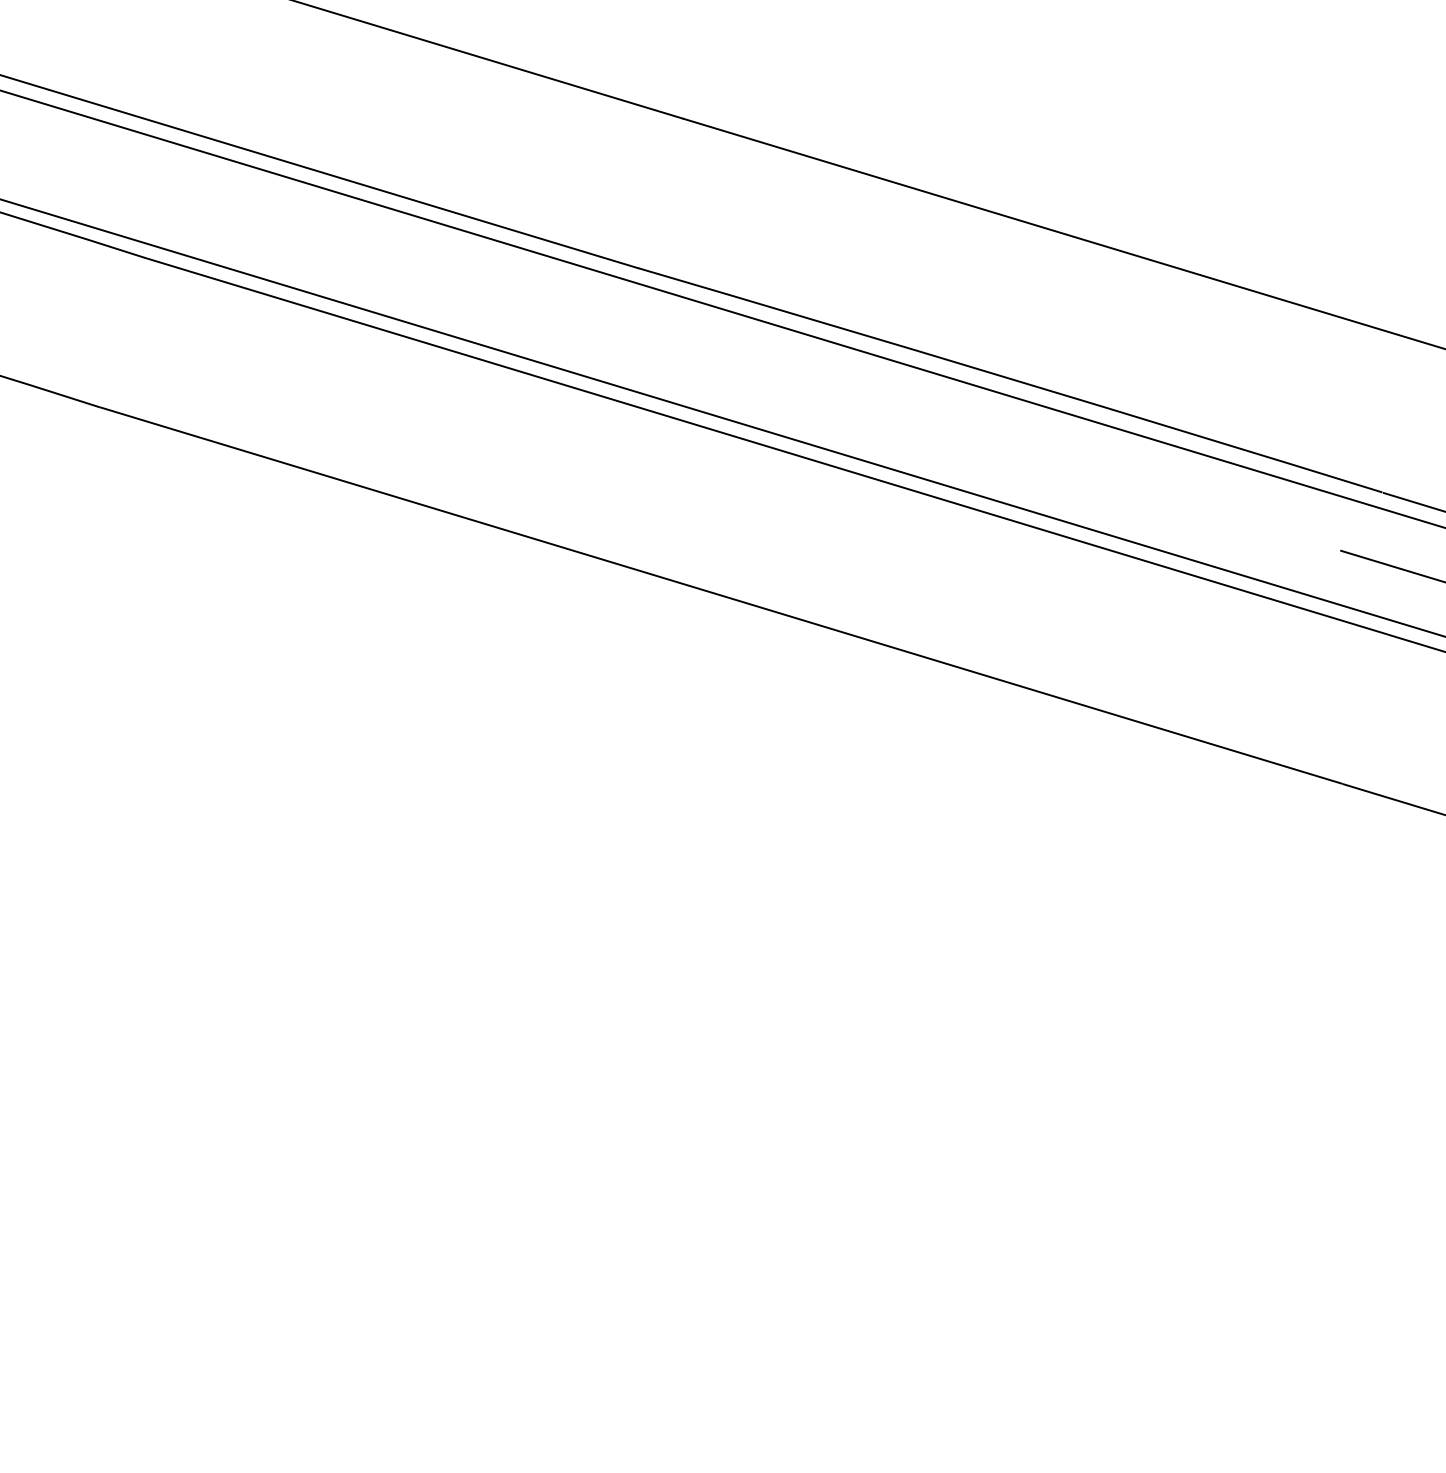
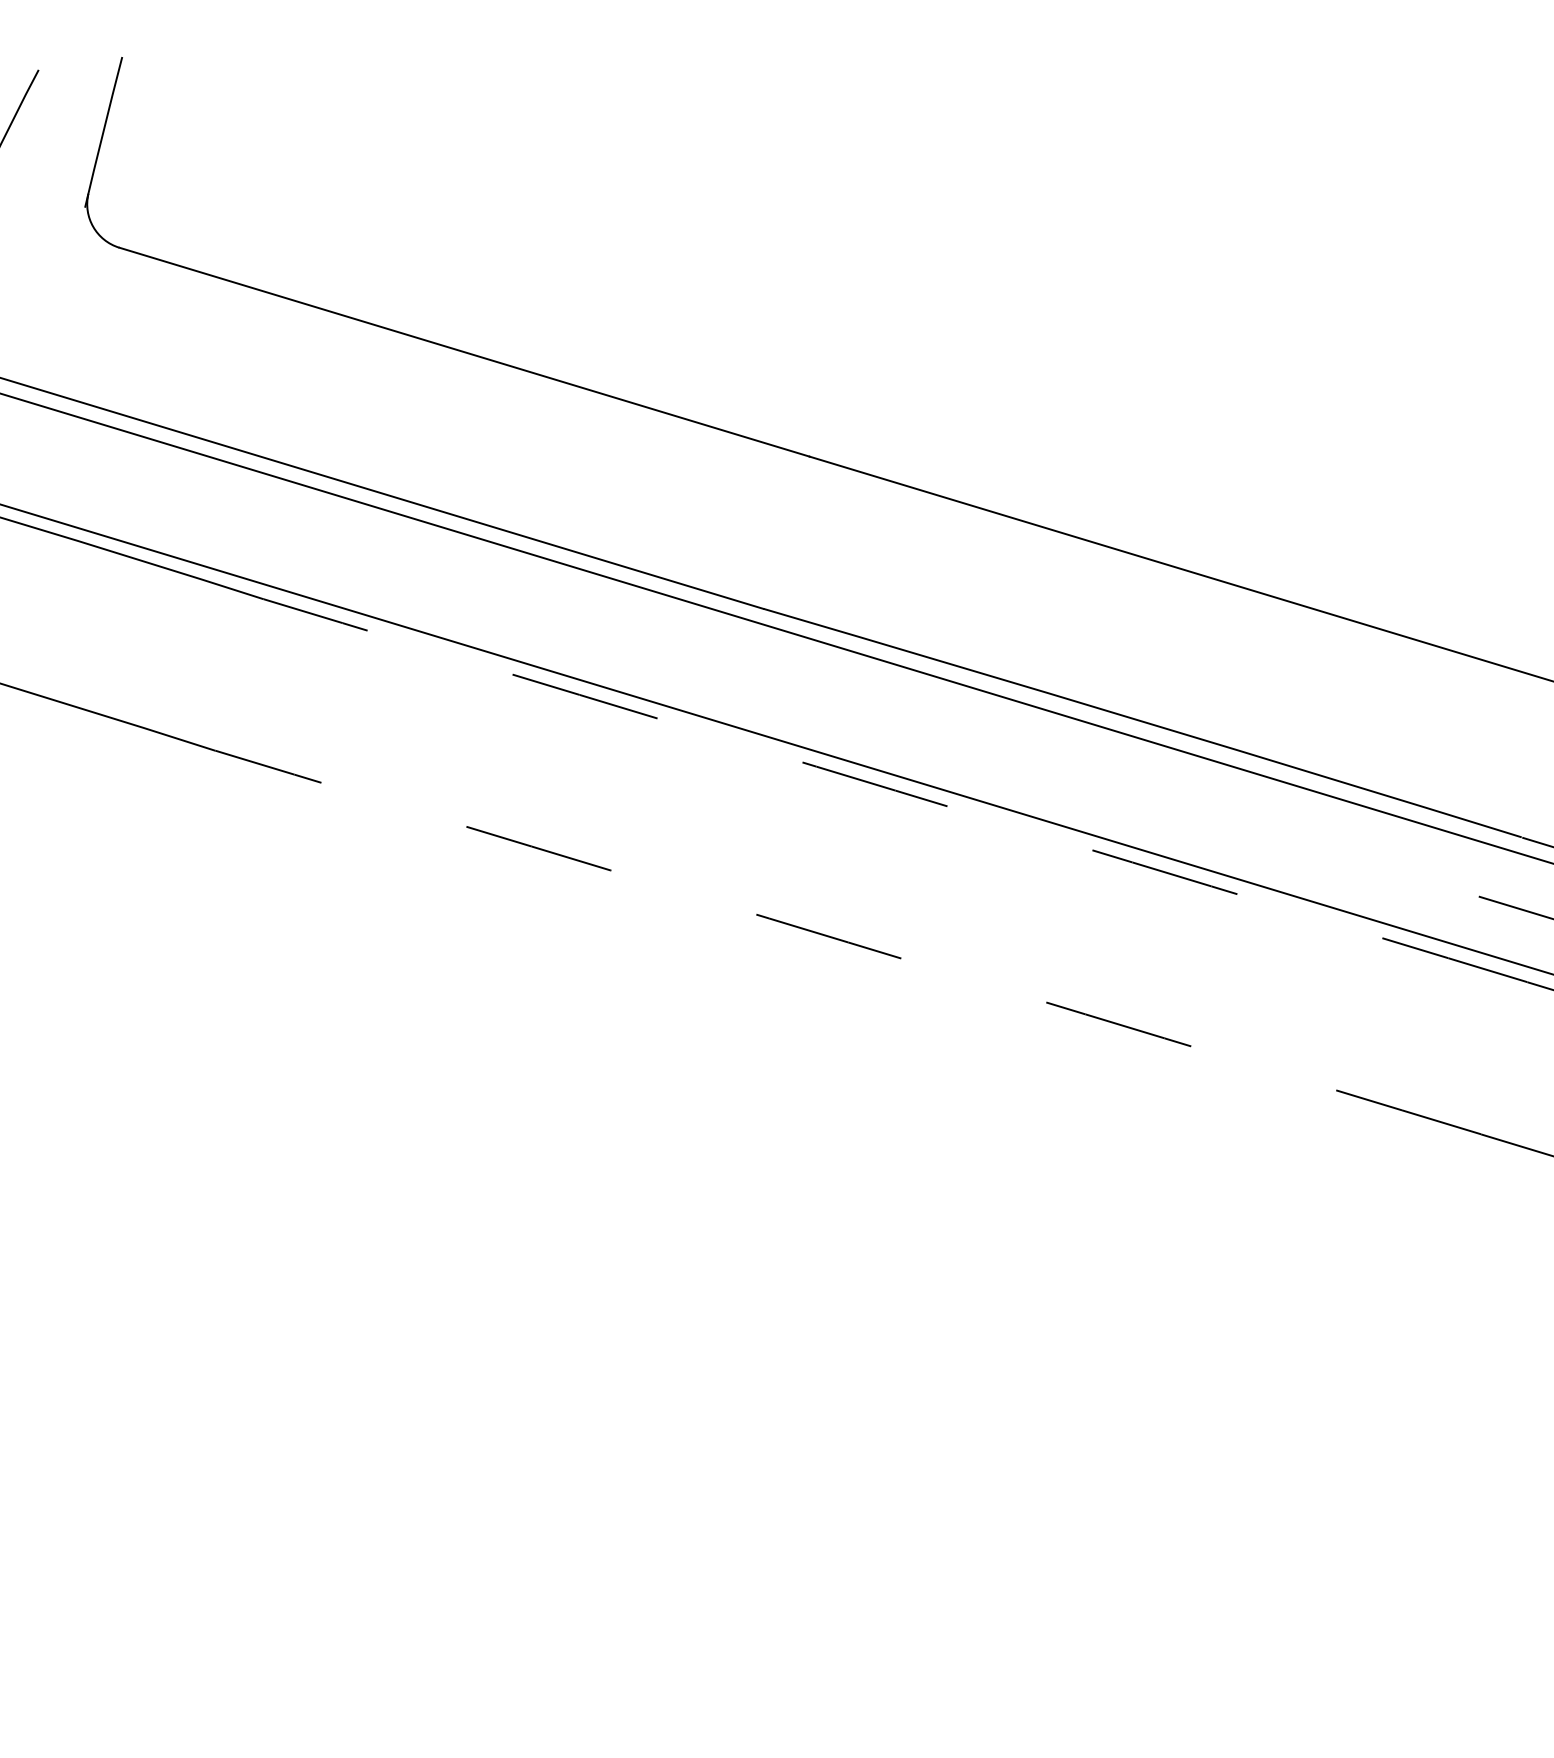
arc: (767, 446) -> (895, 790), solid -> dashed
arc: (721, 595) -> (848, 942), solid -> dashed

